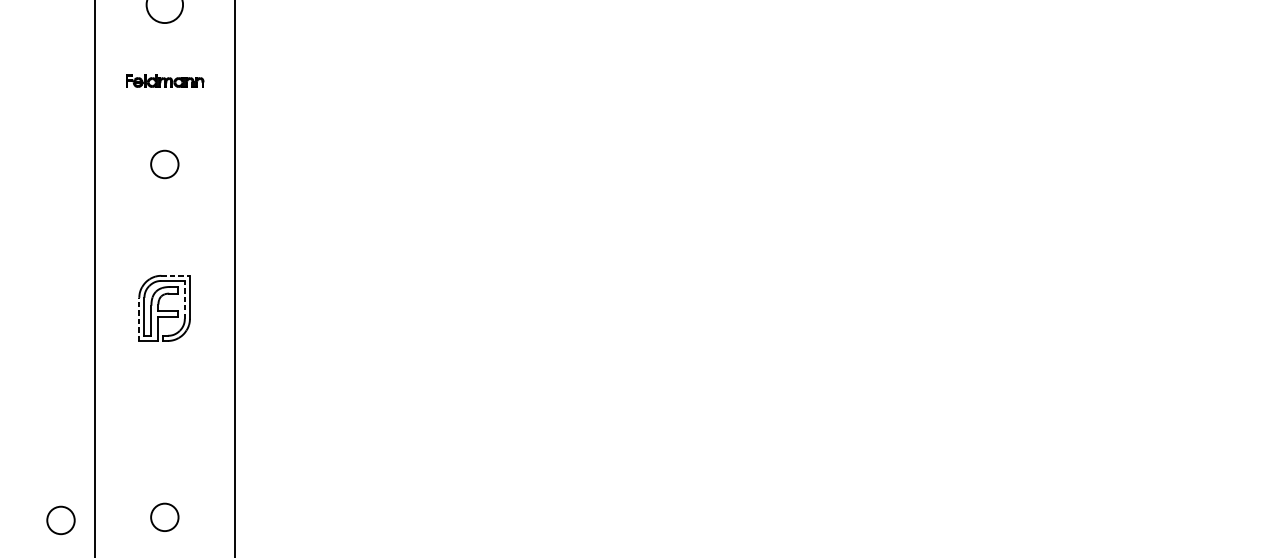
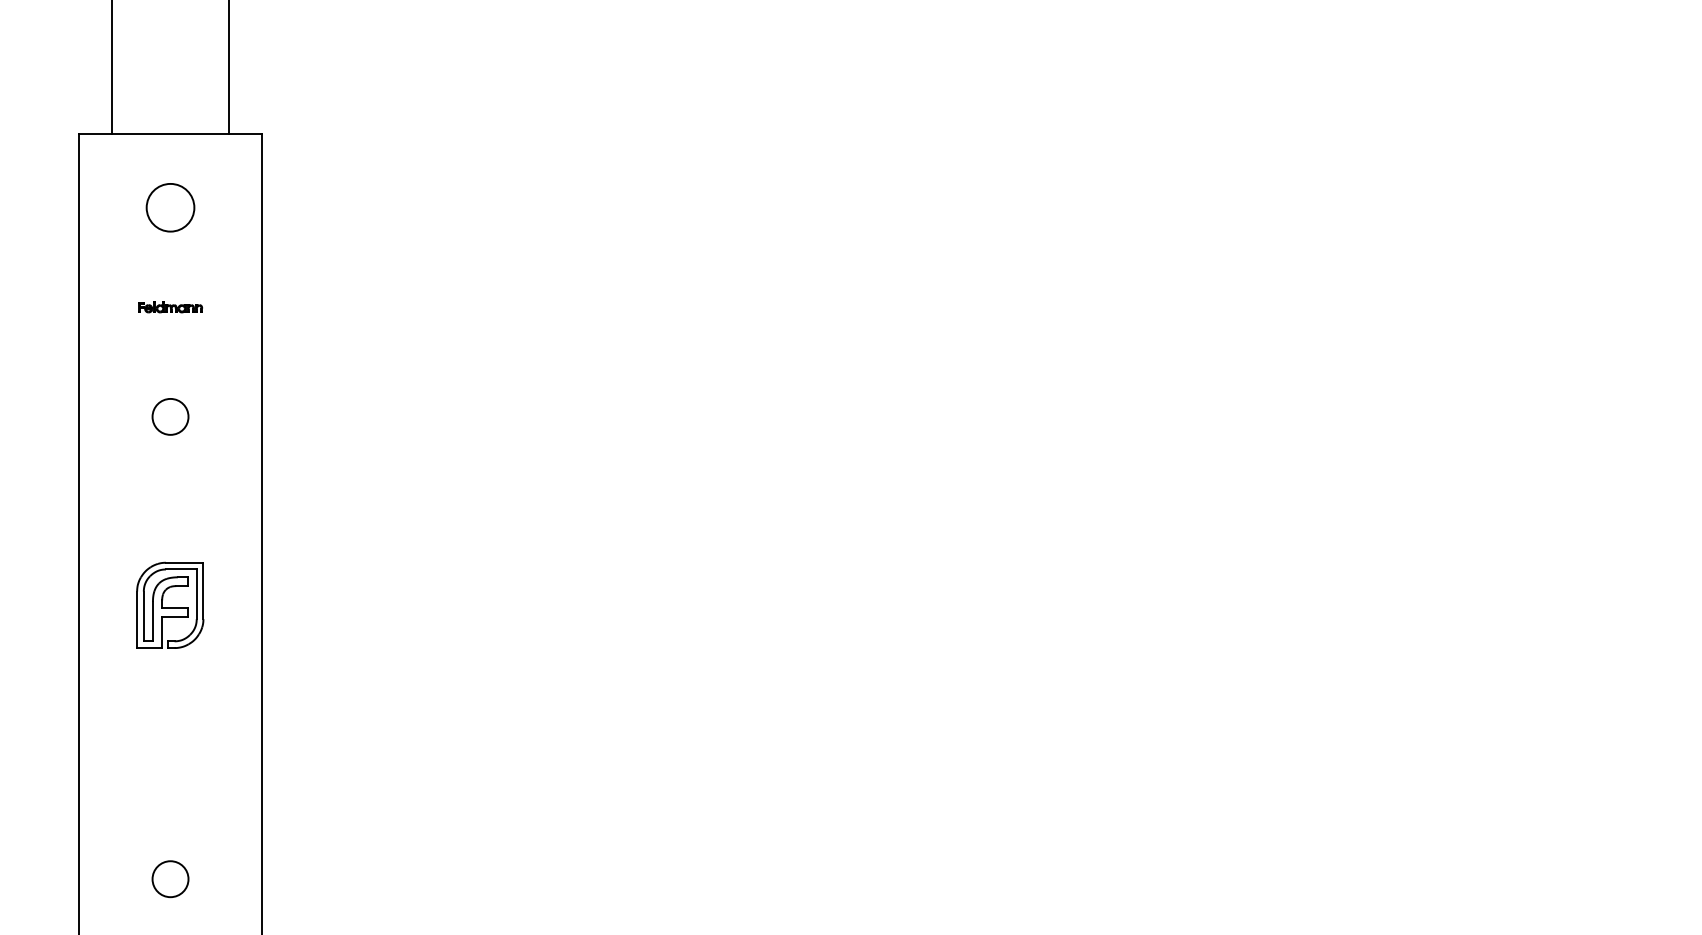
part: (164, 80) -> (170, 307), size x0.62
line: (175, 275) -> (184, 562), dashed -> solid
line: (184, 300) -> (196, 594), dashed -> solid
line: (139, 319) -> (137, 619), dashed -> solid
circle: (60, 520) -> (34, 883), removed

